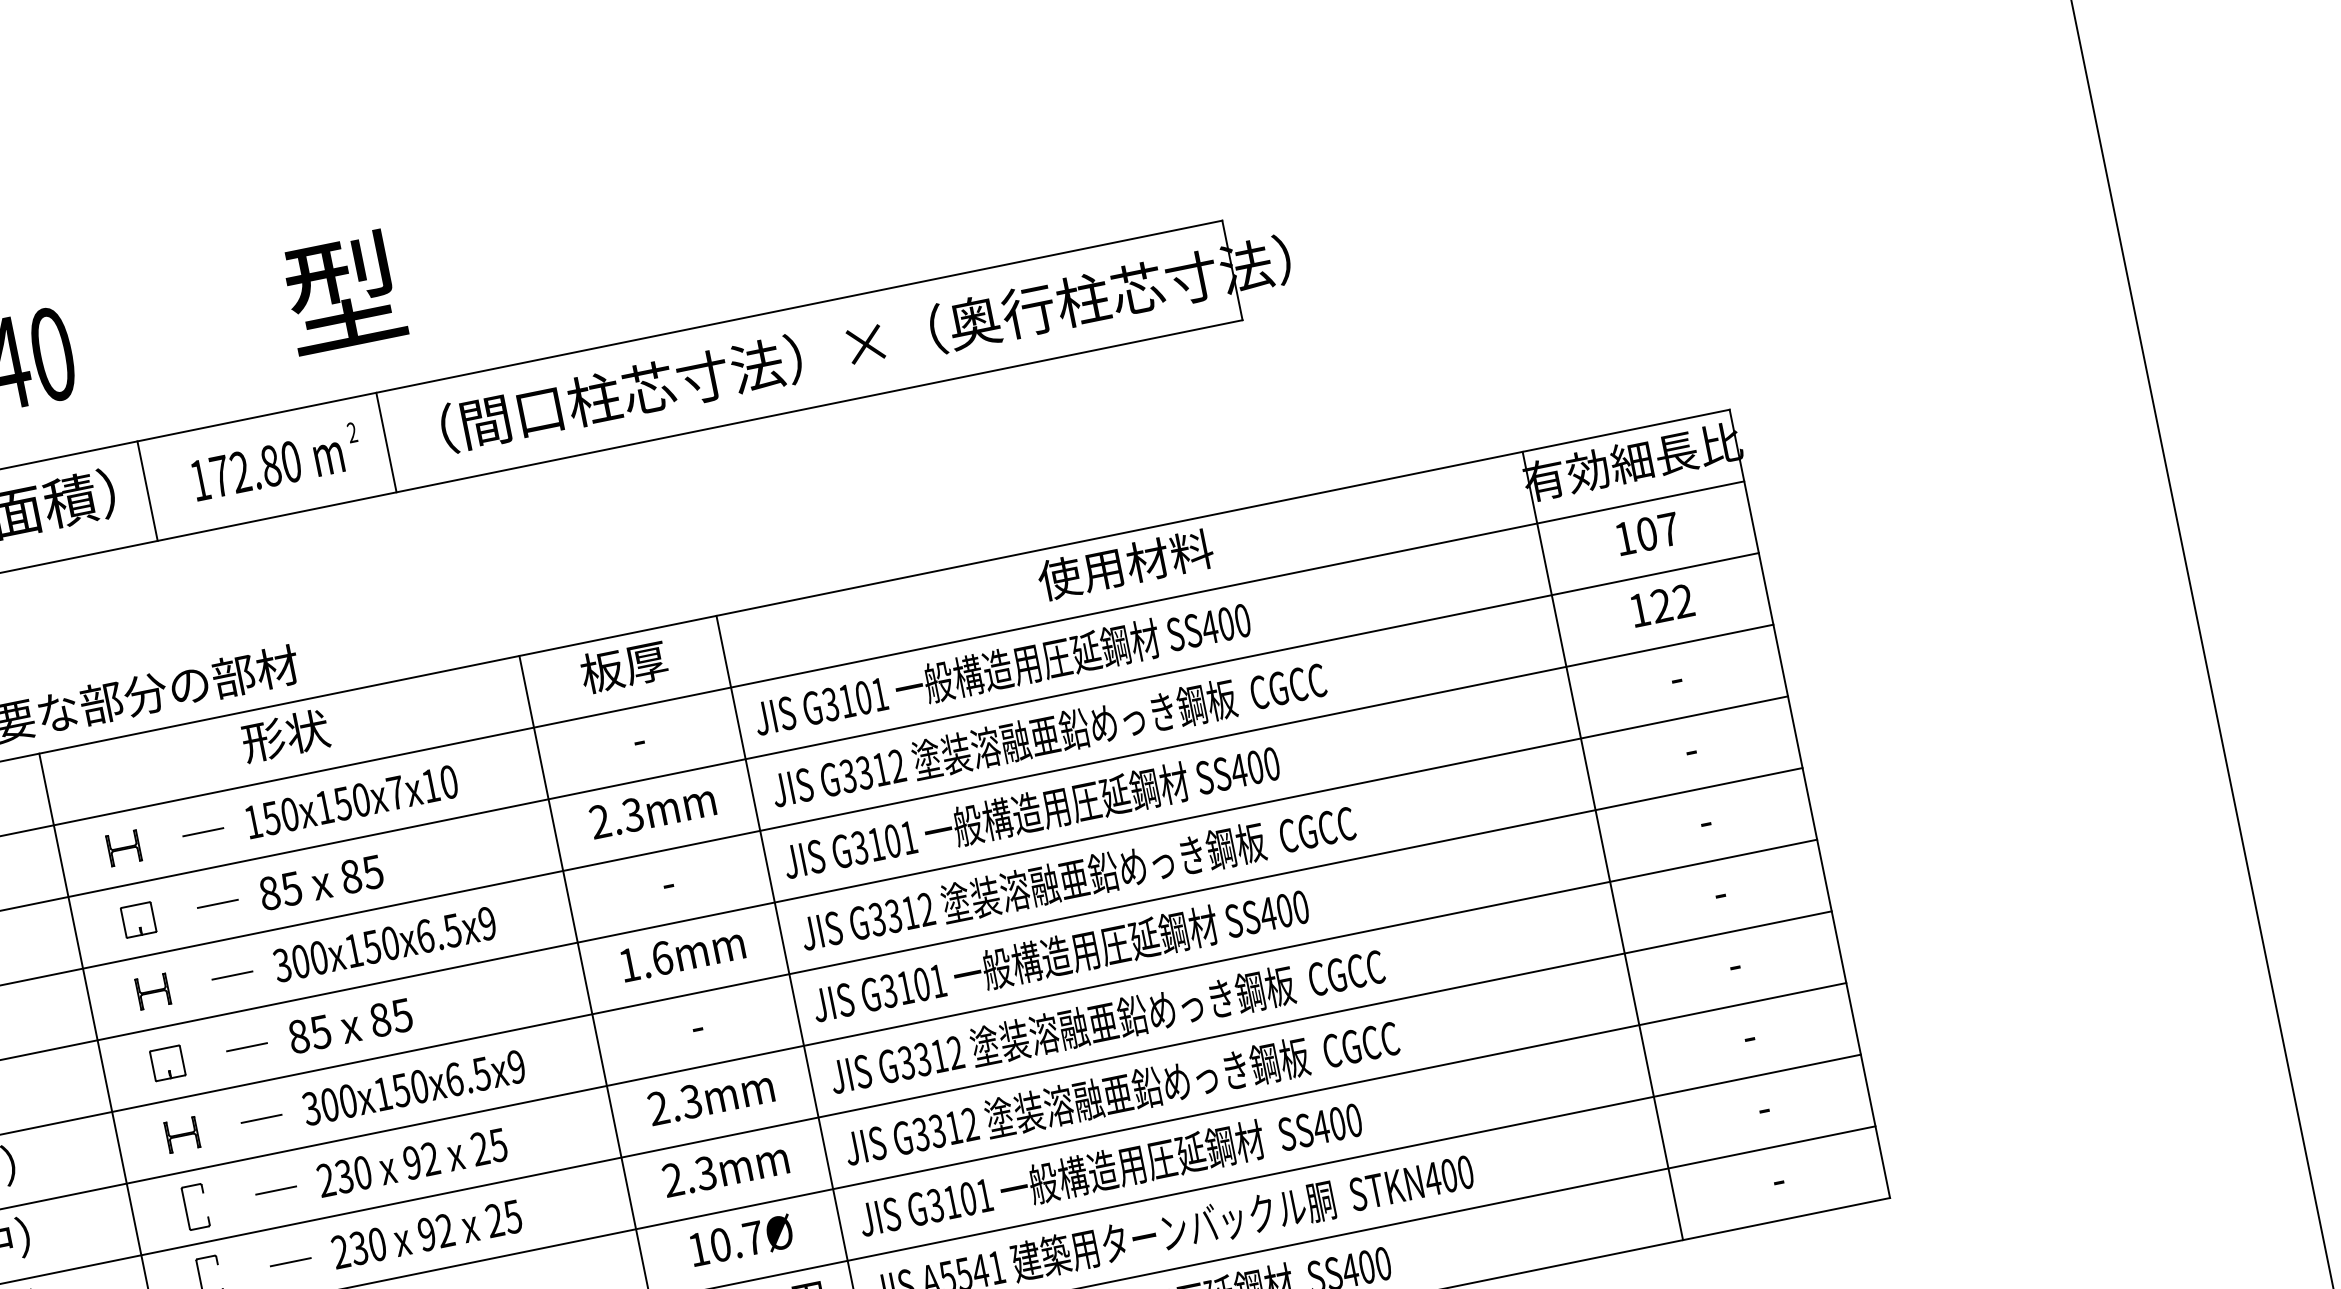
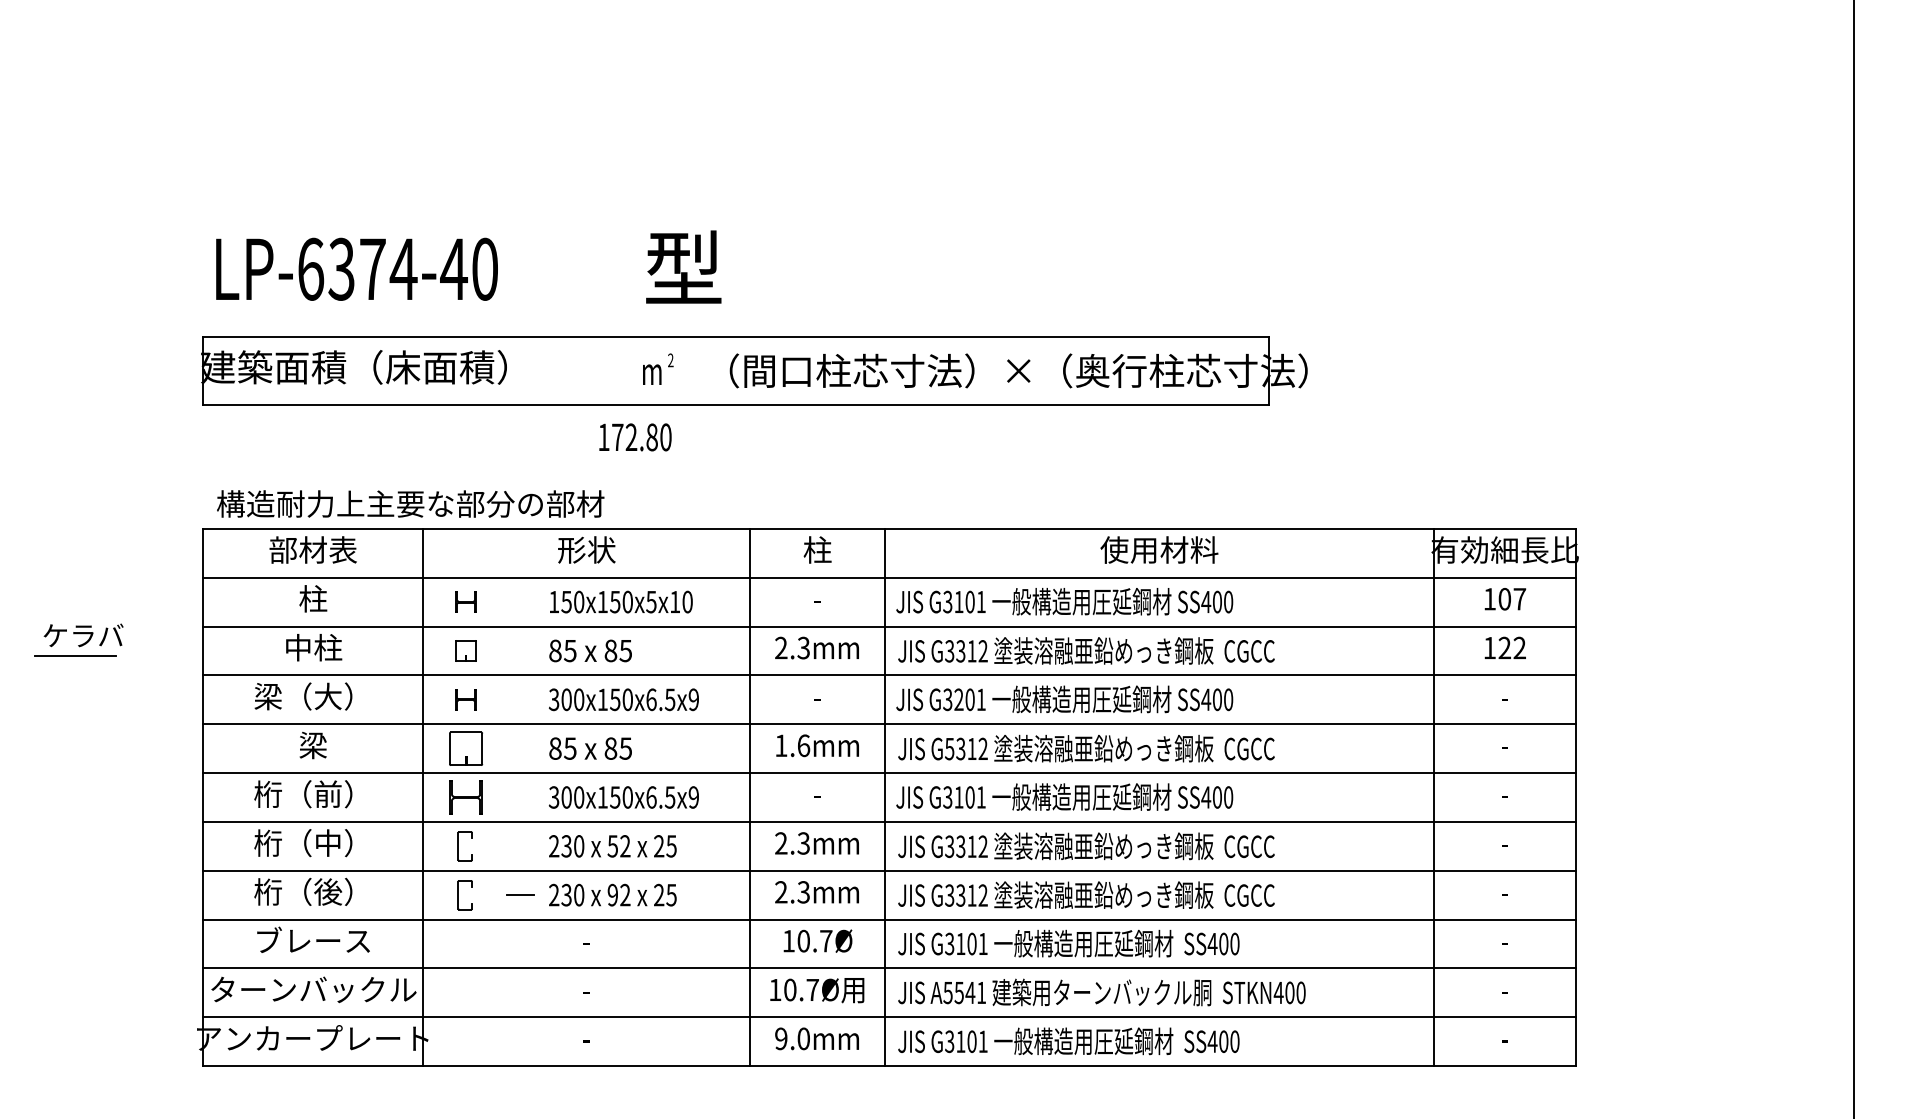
line: (385, 442) -> (691, 371), removed
text: (246, 471) -> (635, 437), moved
line: (148, 491) -> (529, 371), removed
text: (623, 666) -> (817, 549), 板厚 -> 柱
text: (396, 793) -> (651, 602), 150x150x7x10 -> 150x150x5x10
line: (202, 832) -> (519, 602), removed
text: (875, 844) -> (958, 699), G3101 -> G3201
line: (216, 903) -> (519, 650), removed
text: (876, 918) -> (949, 748), G3312 -> G5312
line: (231, 975) -> (519, 699), removed
line: (246, 1047) -> (519, 748), removed
part: (166, 1063) -> (465, 748), size x1.6
line: (260, 1119) -> (519, 797), removed
part: (181, 1135) -> (465, 797), size x1.6
text: (411, 1163) -> (612, 846), 92 -> 52
line: (275, 1190) -> (519, 846), removed

